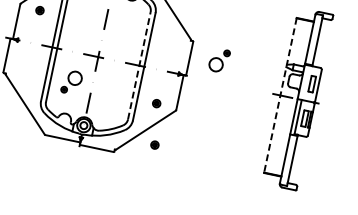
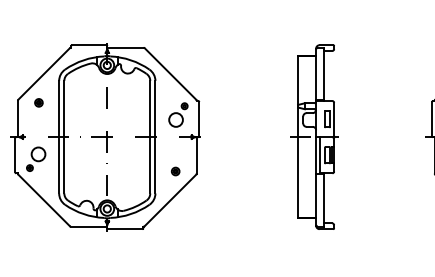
part: (219, 60) -> (178, 114), moved
line: (139, 65) -> (150, 136), dashed -> solid
part: (72, 81) -> (36, 158), moved
line: (280, 95) -> (298, 137), dashed -> solid
part: (154, 145) -> (182, 213), removed

